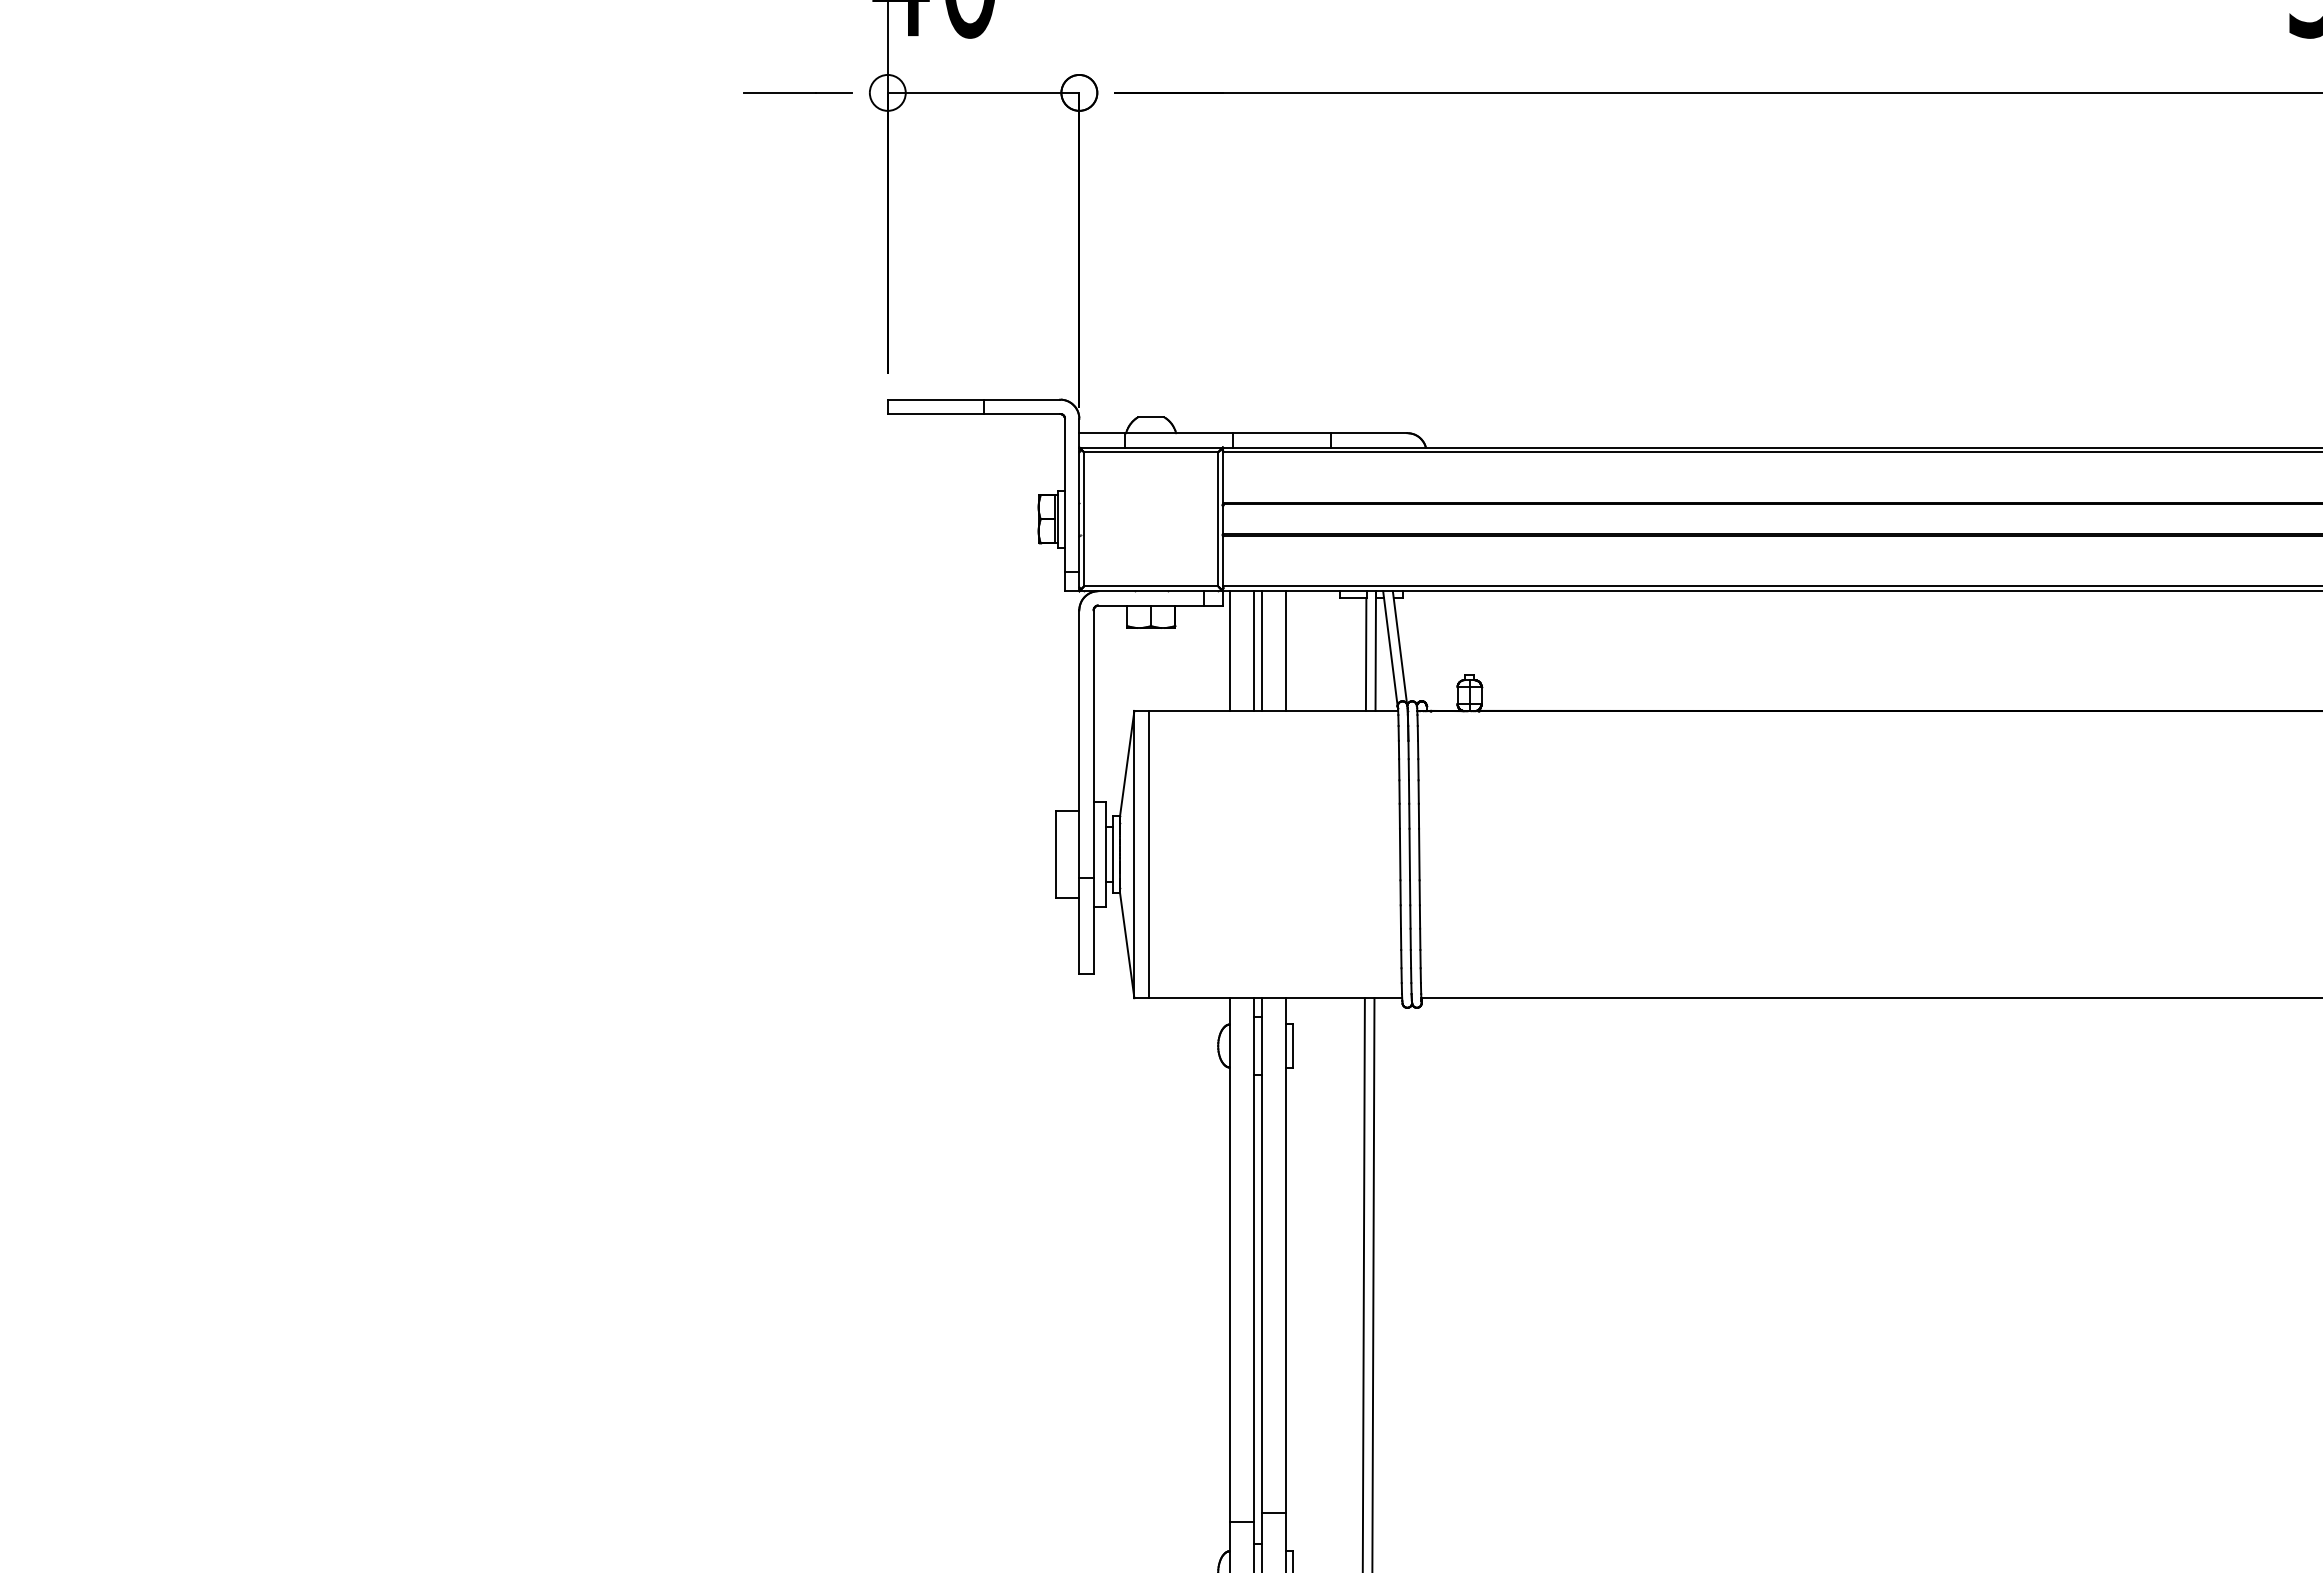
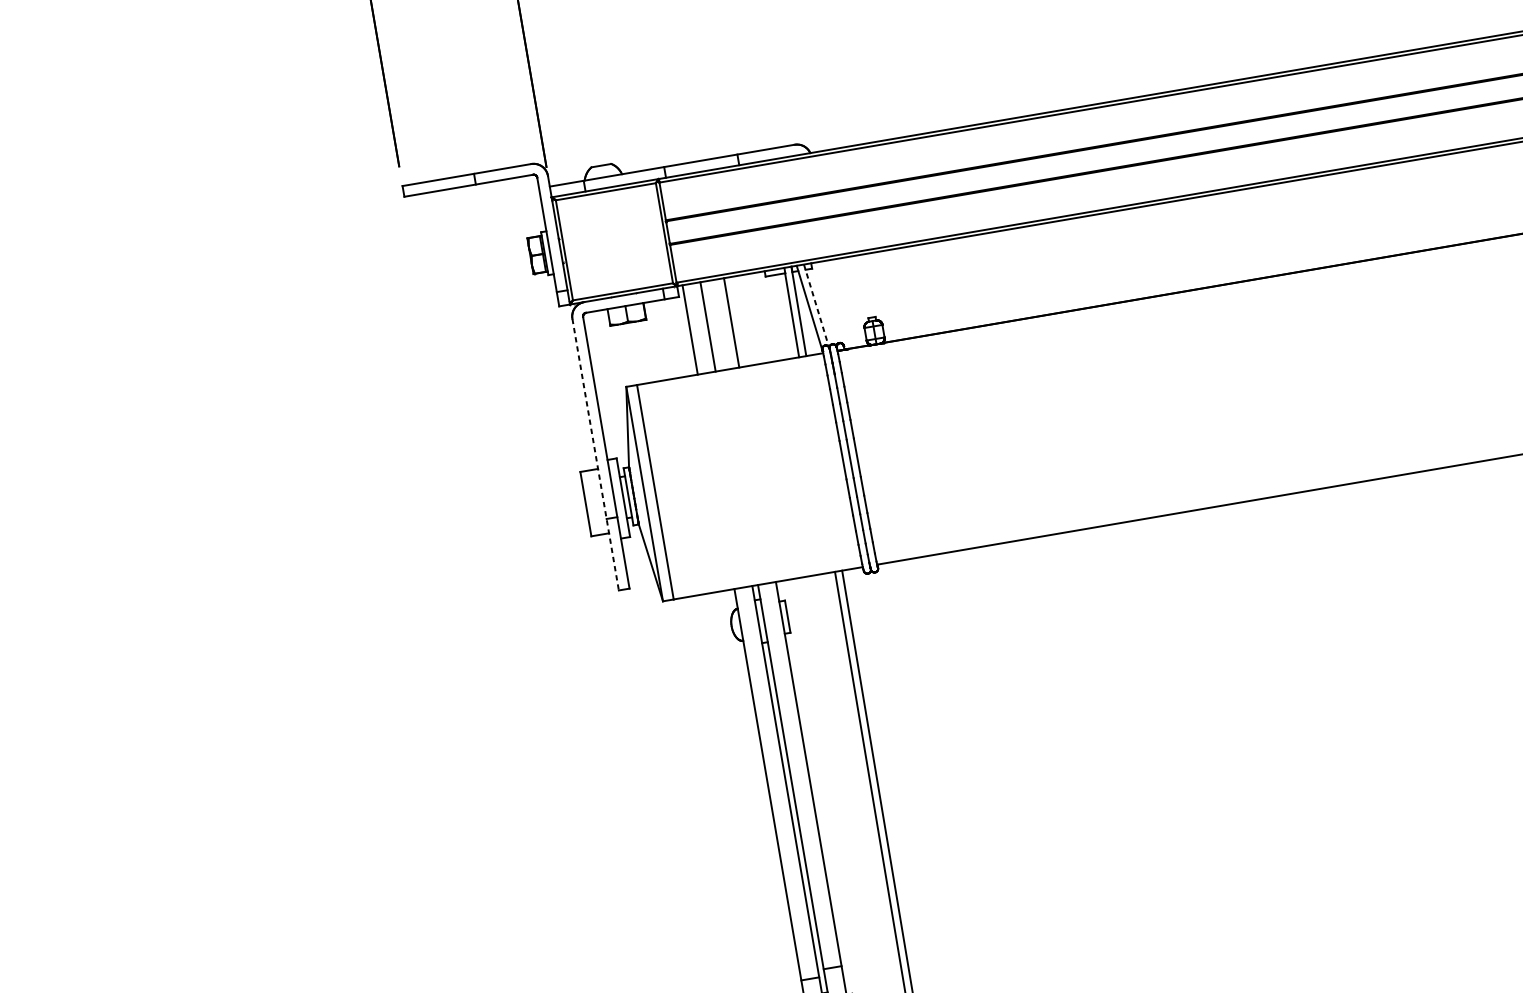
line: (1400, 648) -> (816, 306), solid -> dashed
line: (1261, 650) -> (713, 325), removed
line: (1079, 792) -> (595, 454), solid -> dashed

